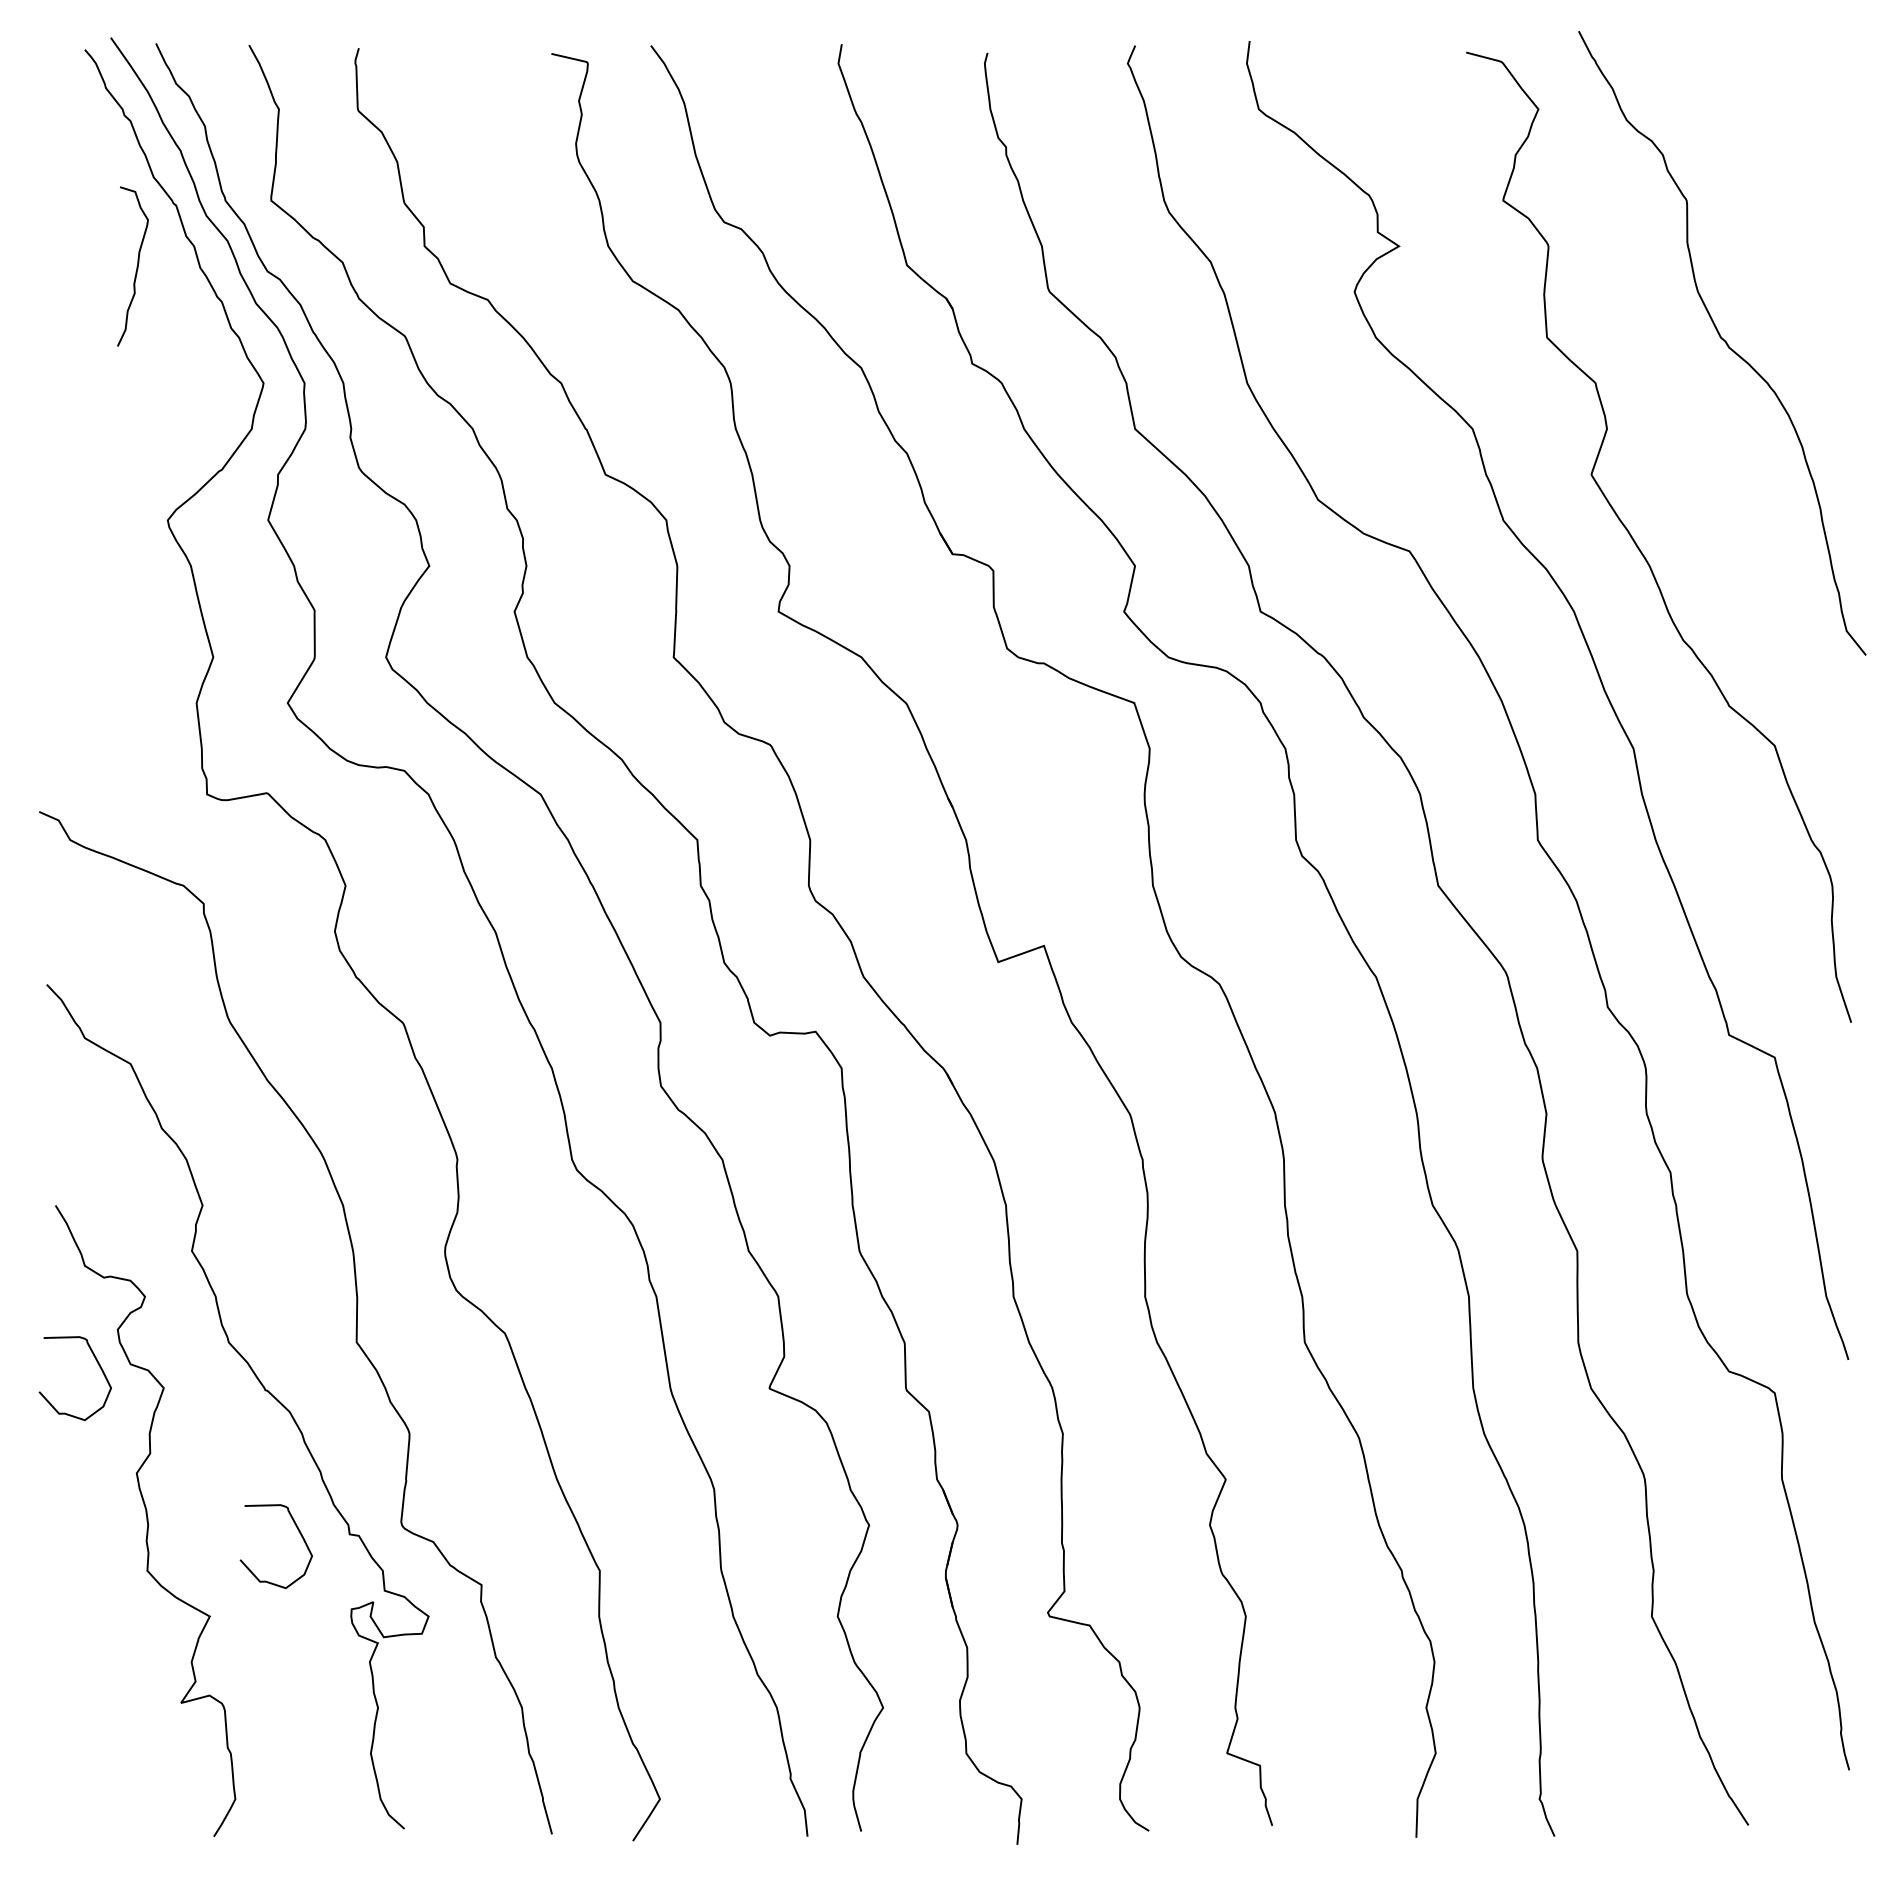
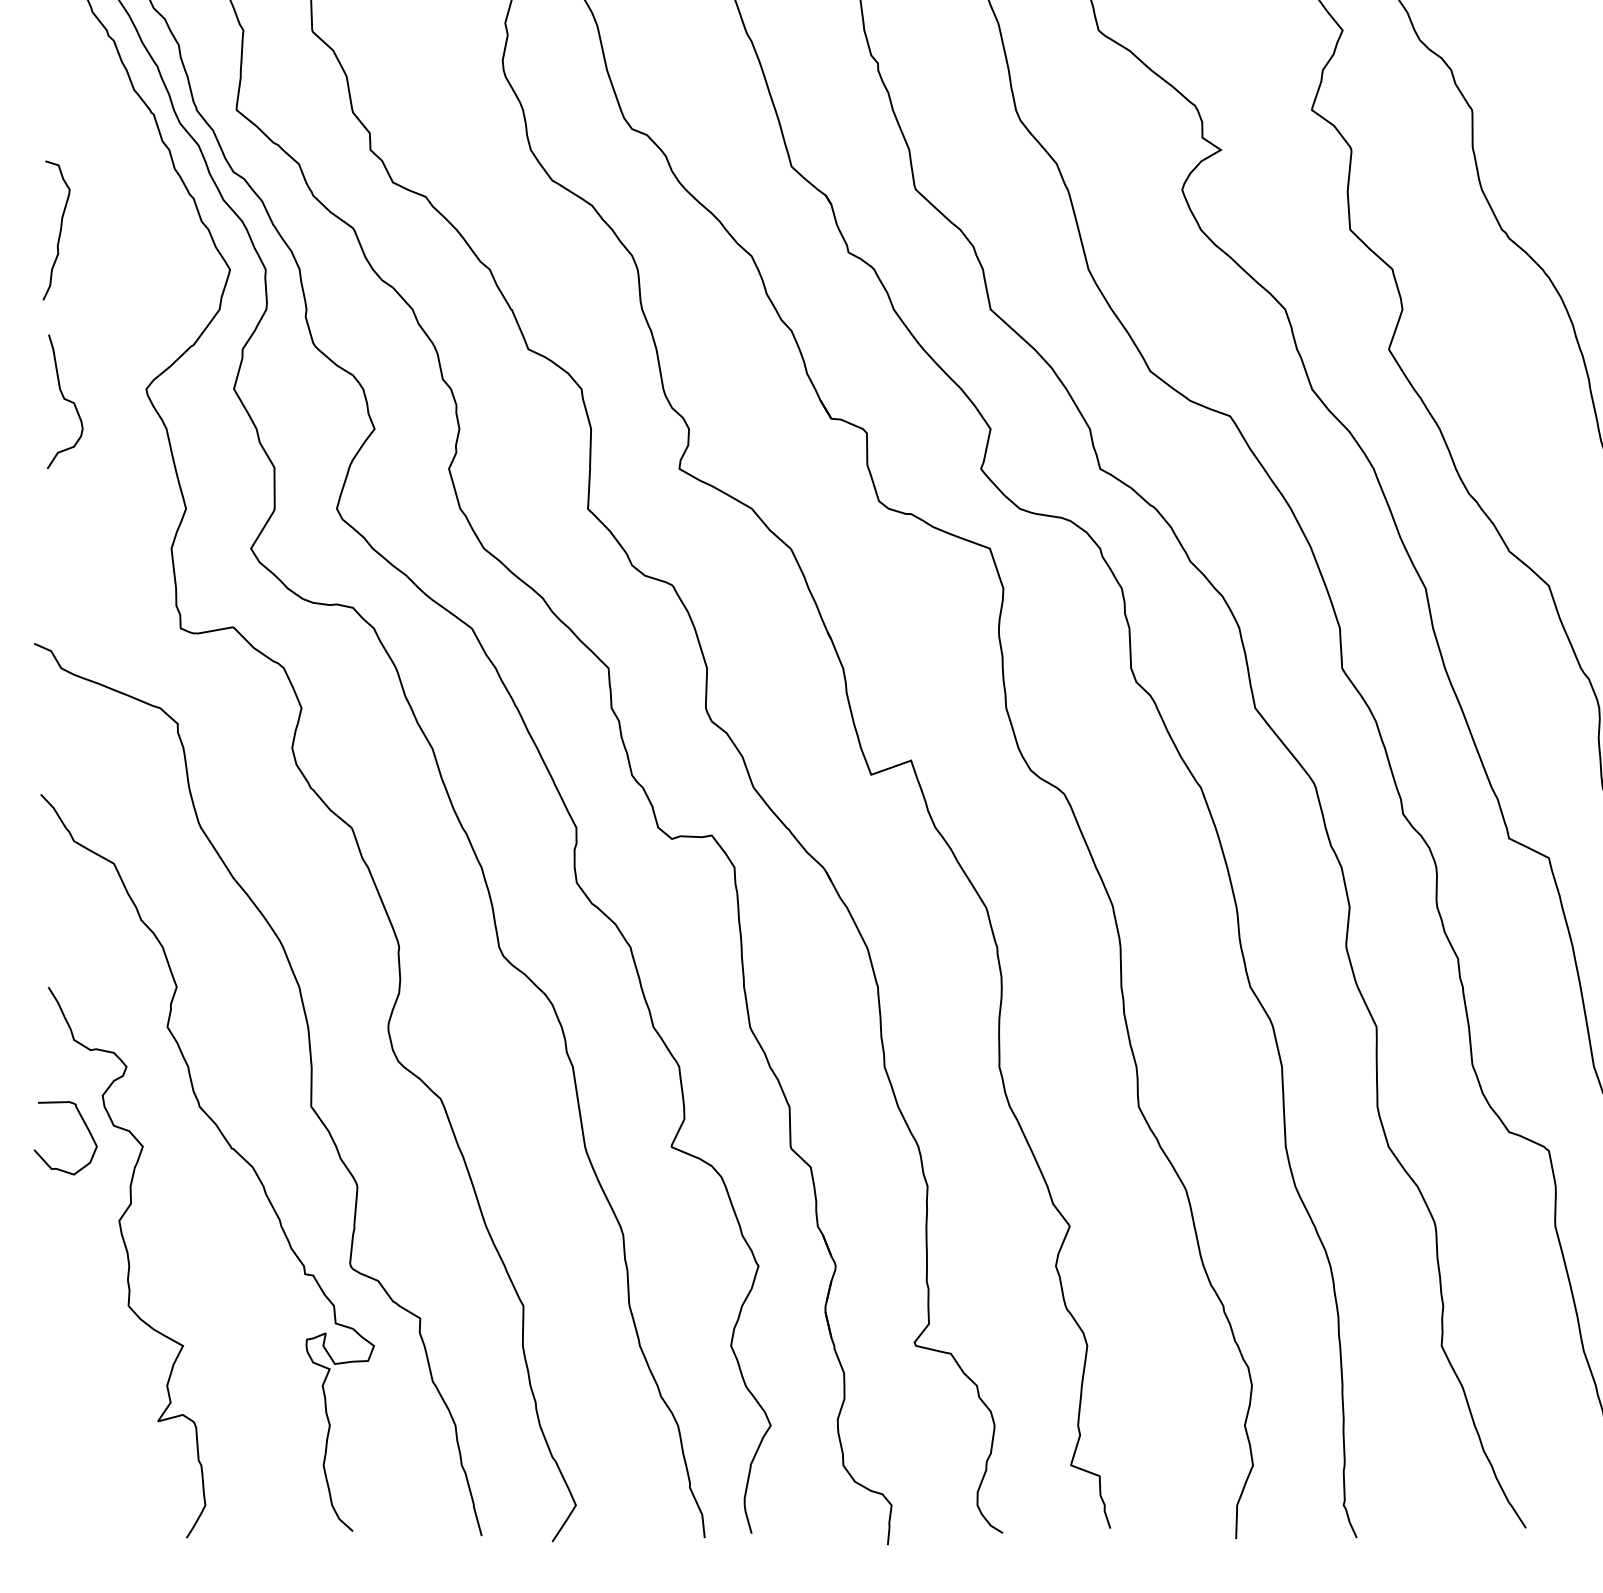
curve: (136, 266) -> (59, 230), moved
curve: (75, 533) -> (65, 400), added
curve: (299, 1533) -> (261, 1273), removed

